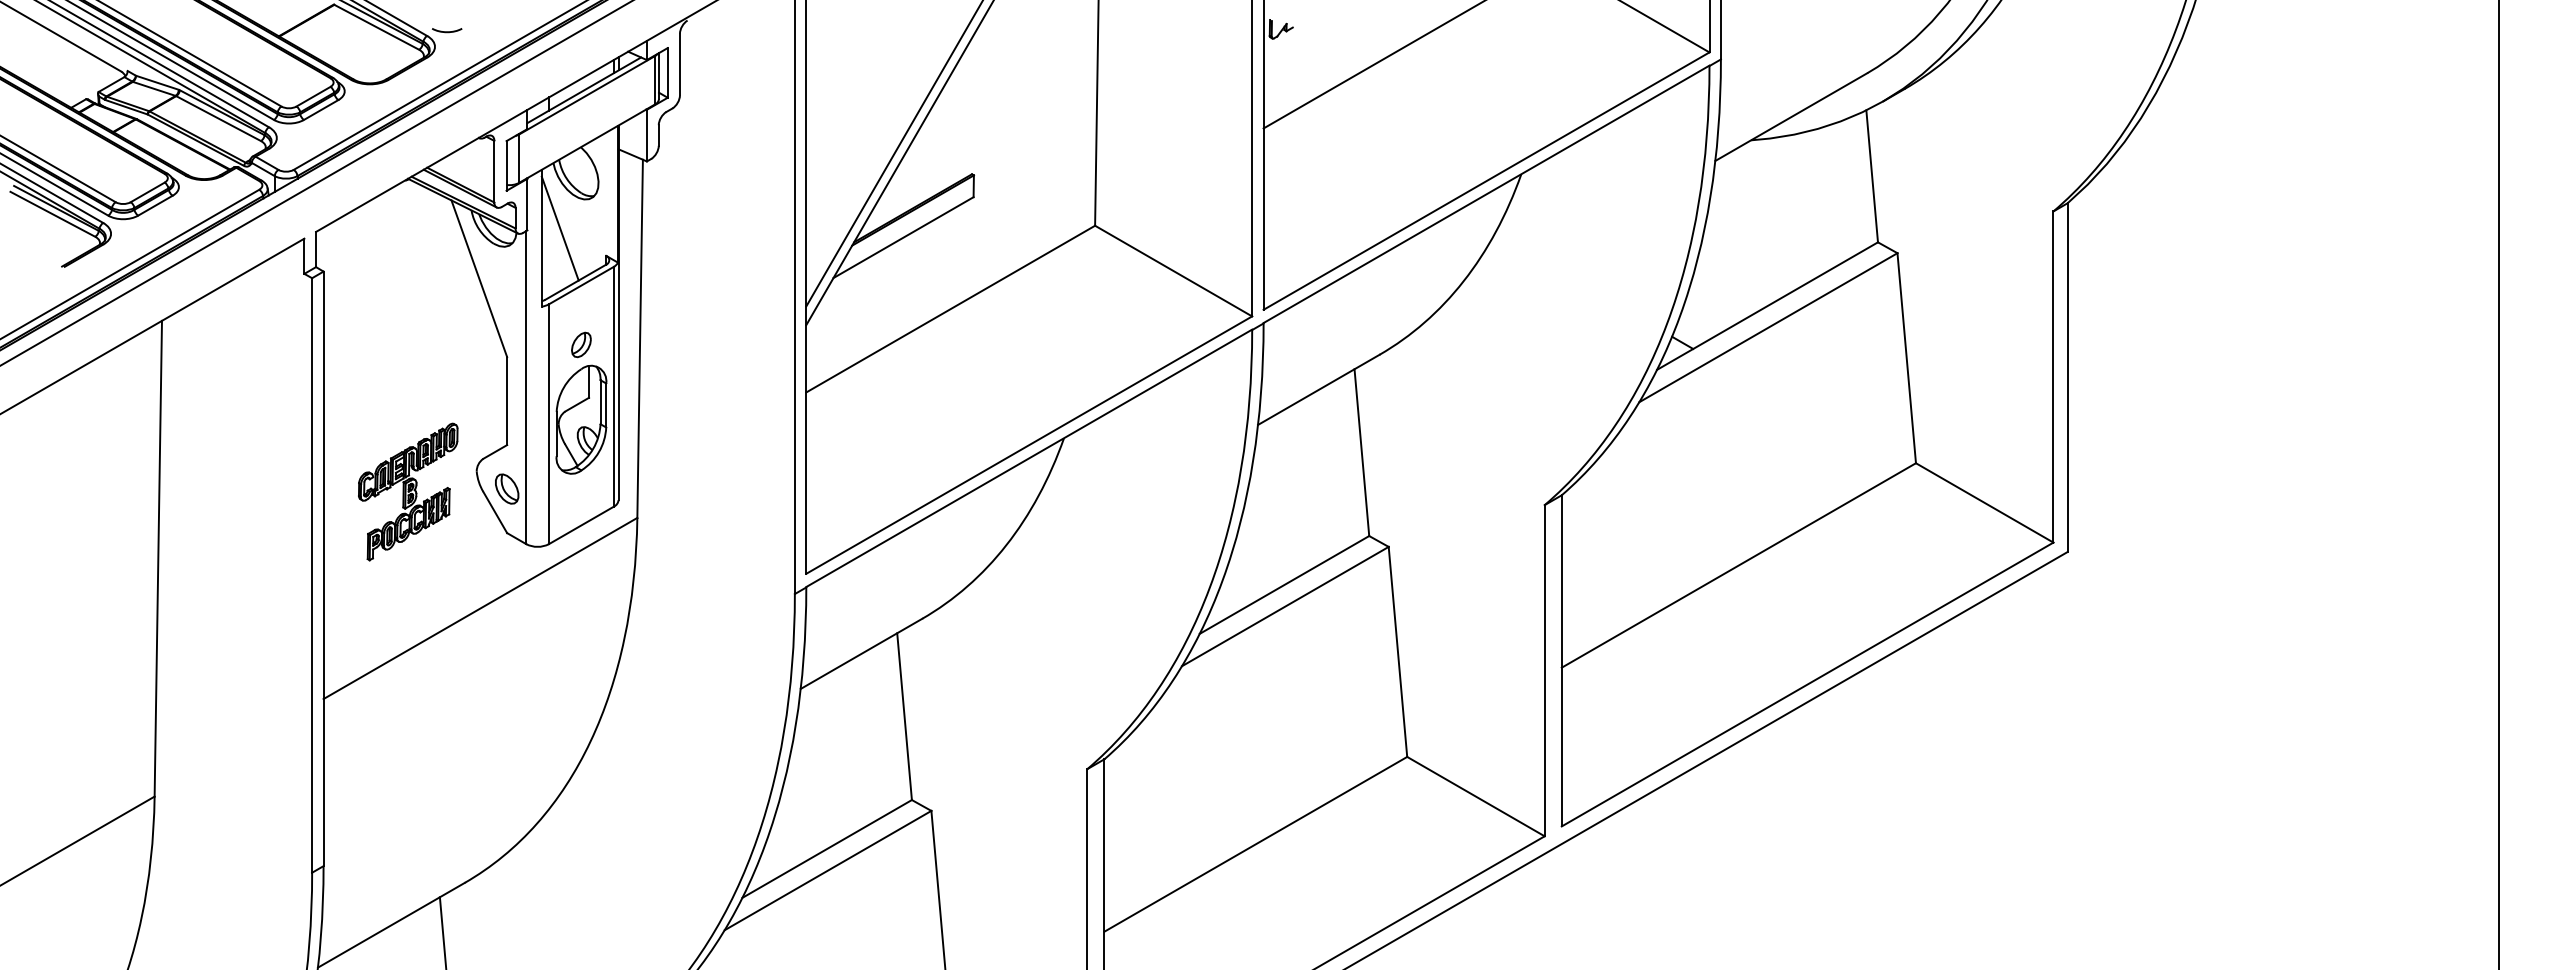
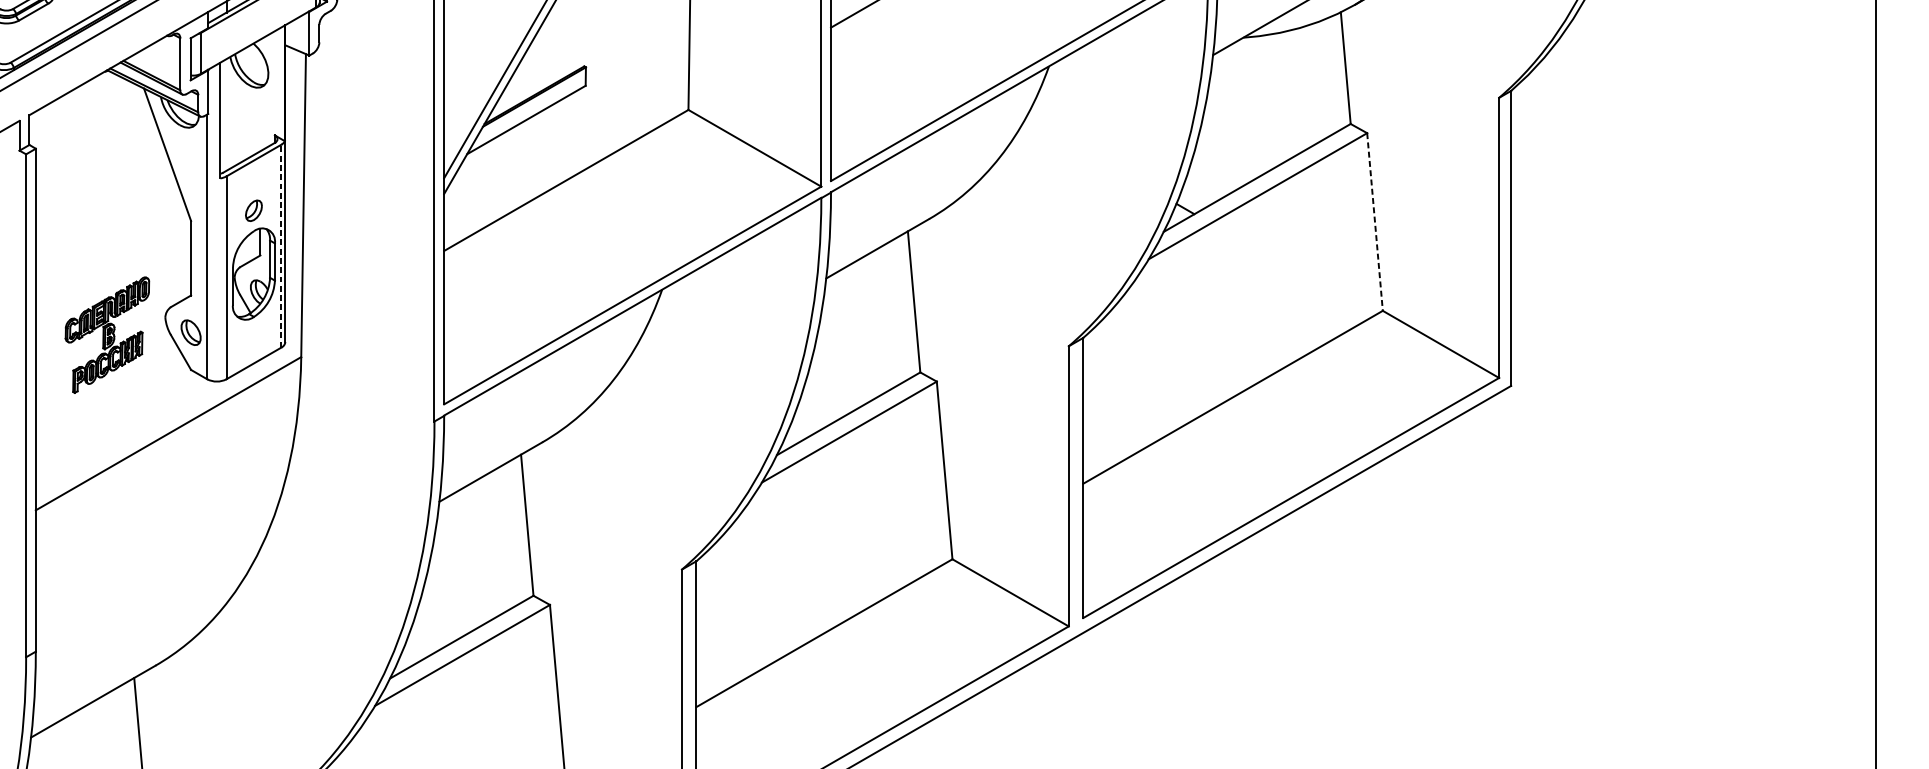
line: (559, 228) -> (235, 112), removed
line: (1906, 358) -> (1374, 222), solid -> dashed
line: (613, 386) -> (281, 245), solid -> dashed

